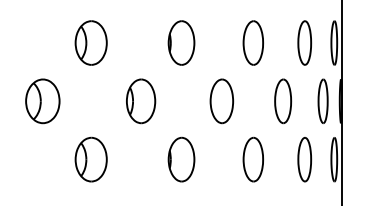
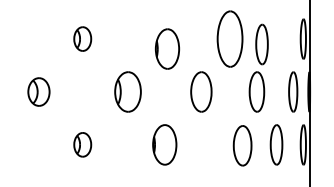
part: (90, 42) -> (82, 38), size x0.6
part: (181, 42) -> (167, 48), moved
part: (252, 42) -> (229, 38), size x1.4
part: (304, 42) -> (261, 44), moved
part: (42, 101) -> (38, 92), size x0.7
part: (90, 159) -> (82, 144), size x0.6
part: (252, 159) -> (241, 145), moved

